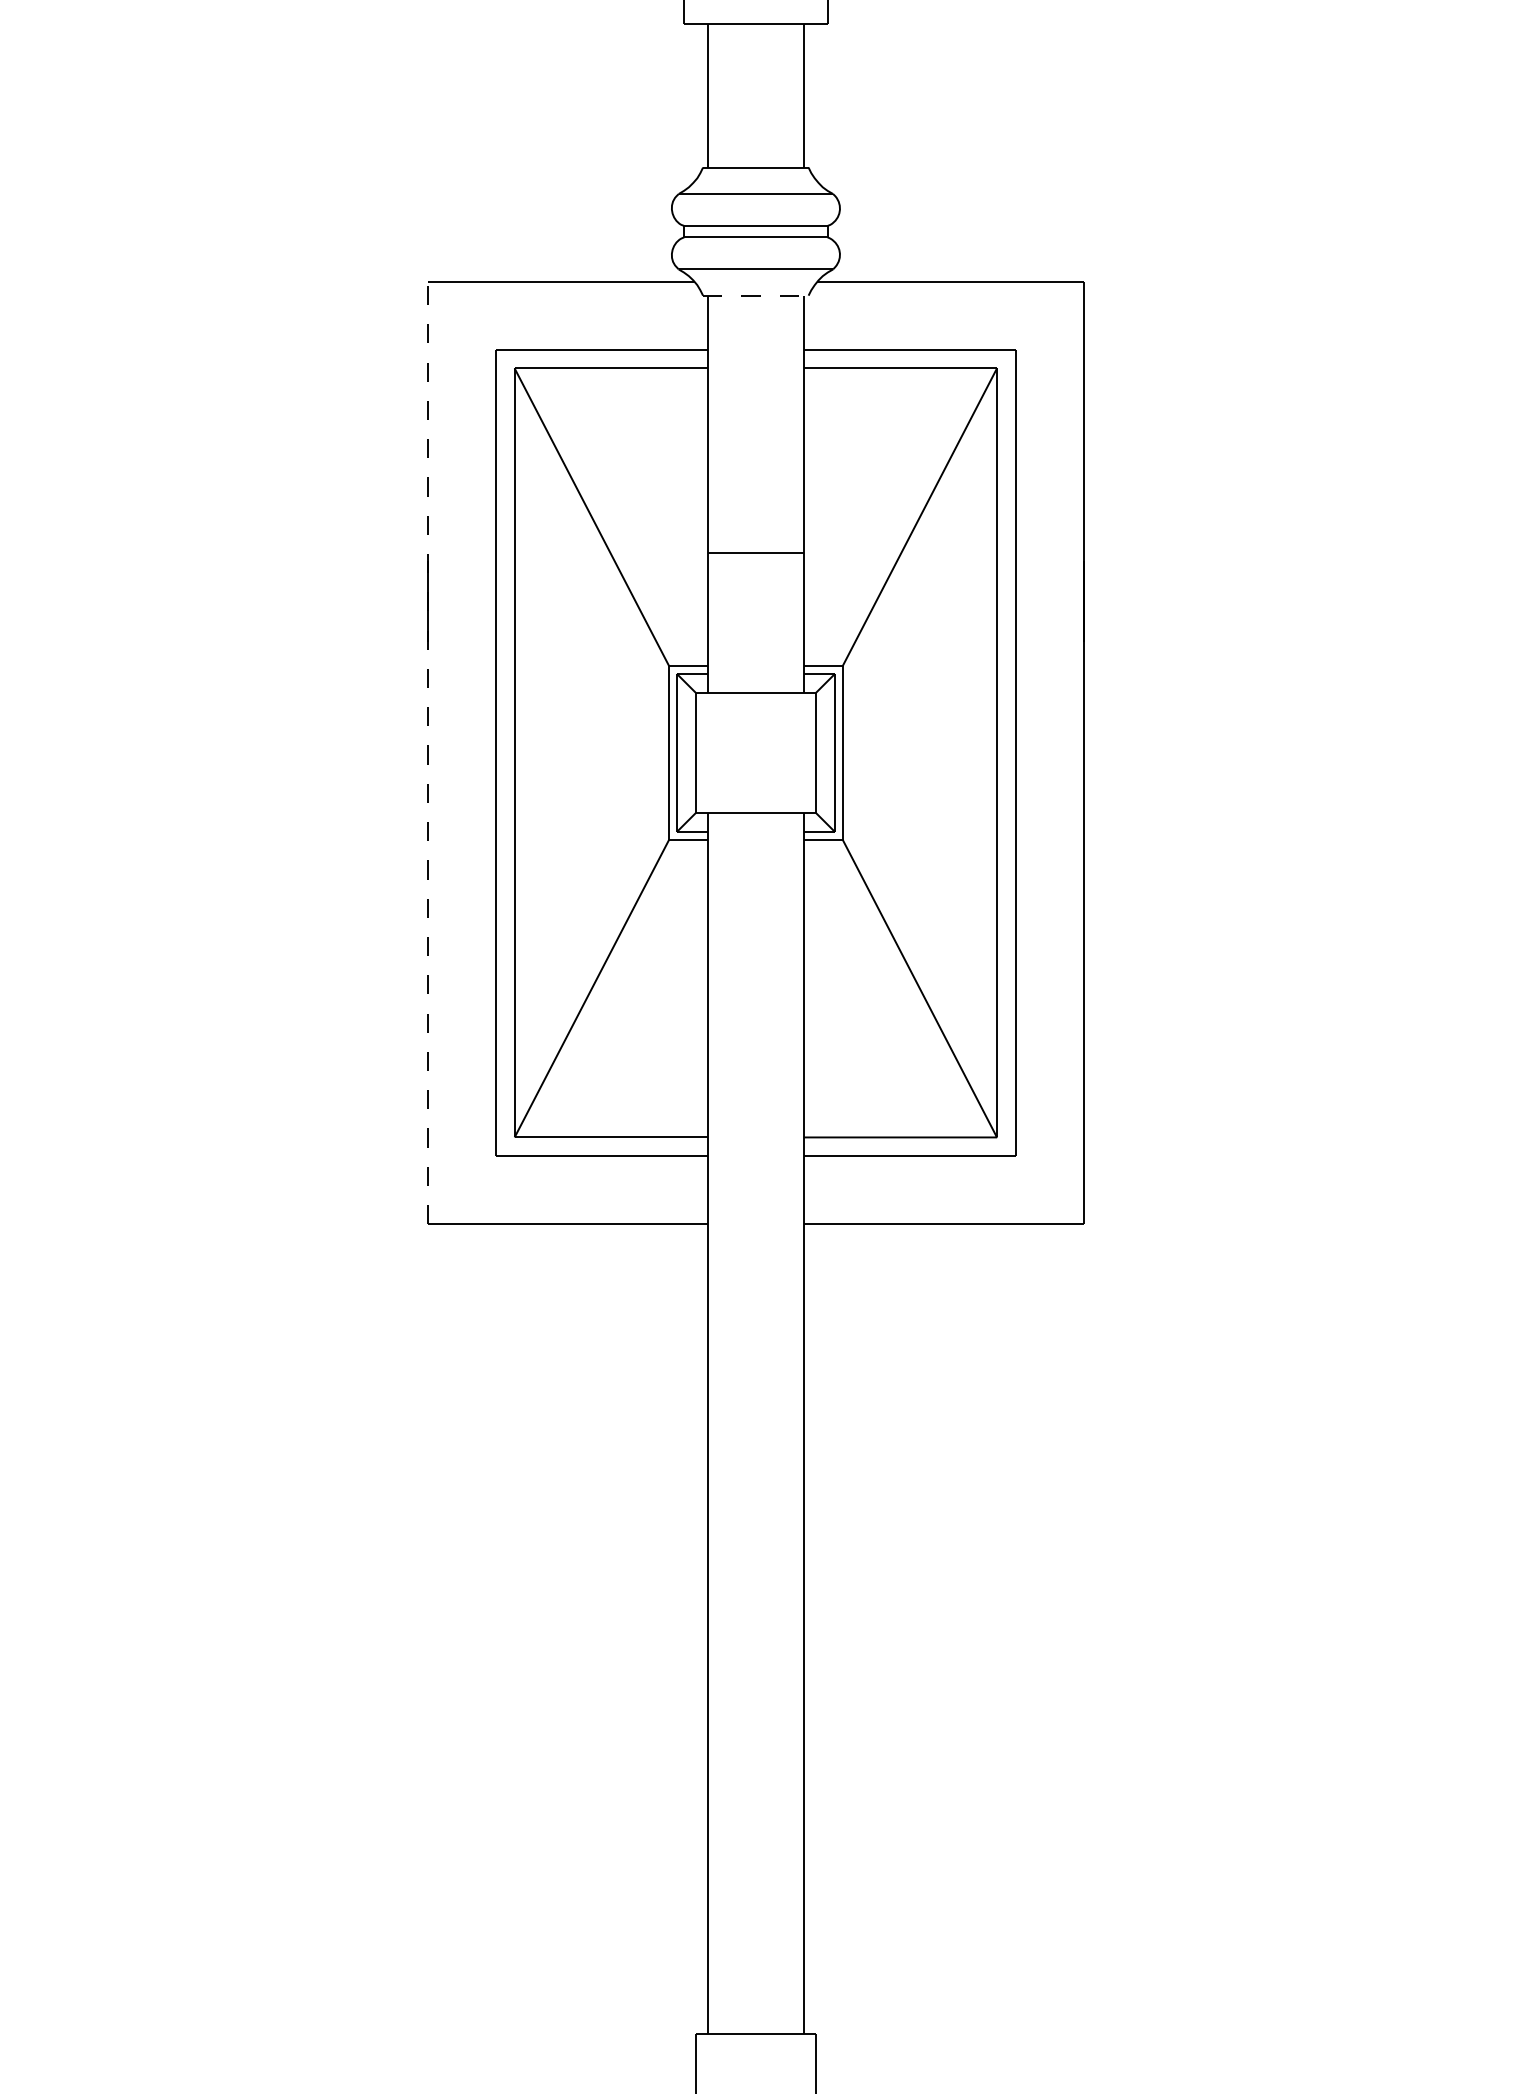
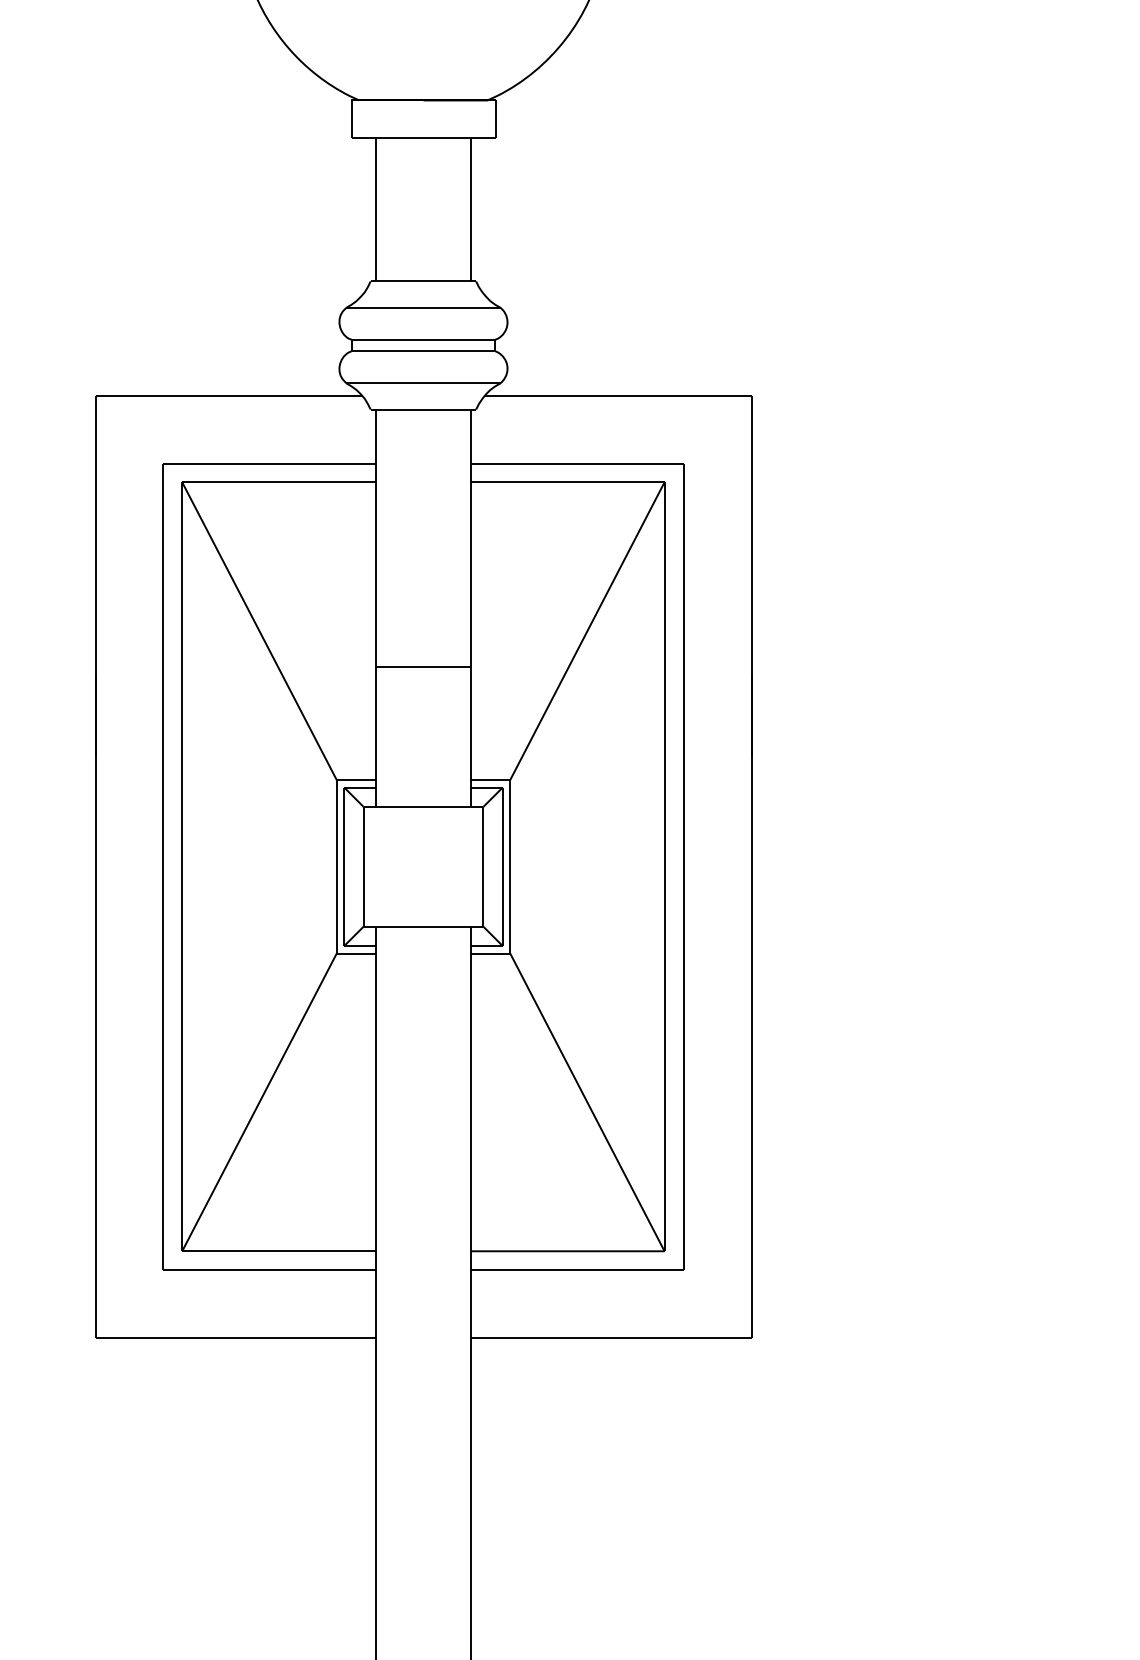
line: (755, 295) -> (423, 409), dashed -> solid
line: (428, 752) -> (96, 866), dashed -> solid

